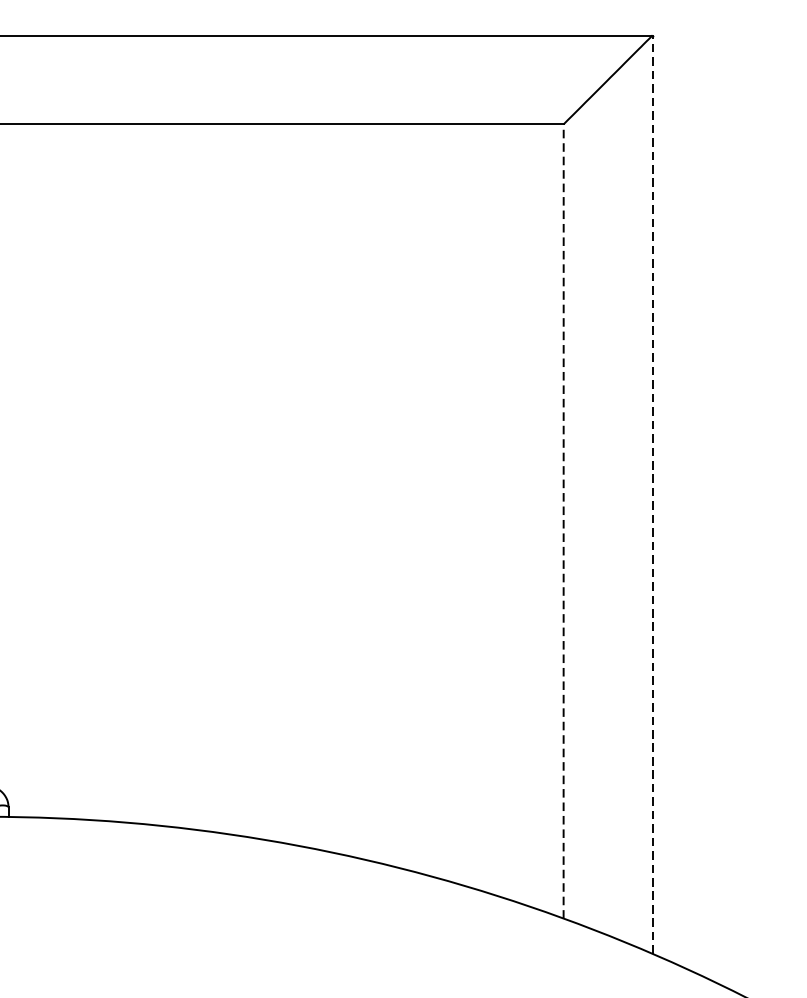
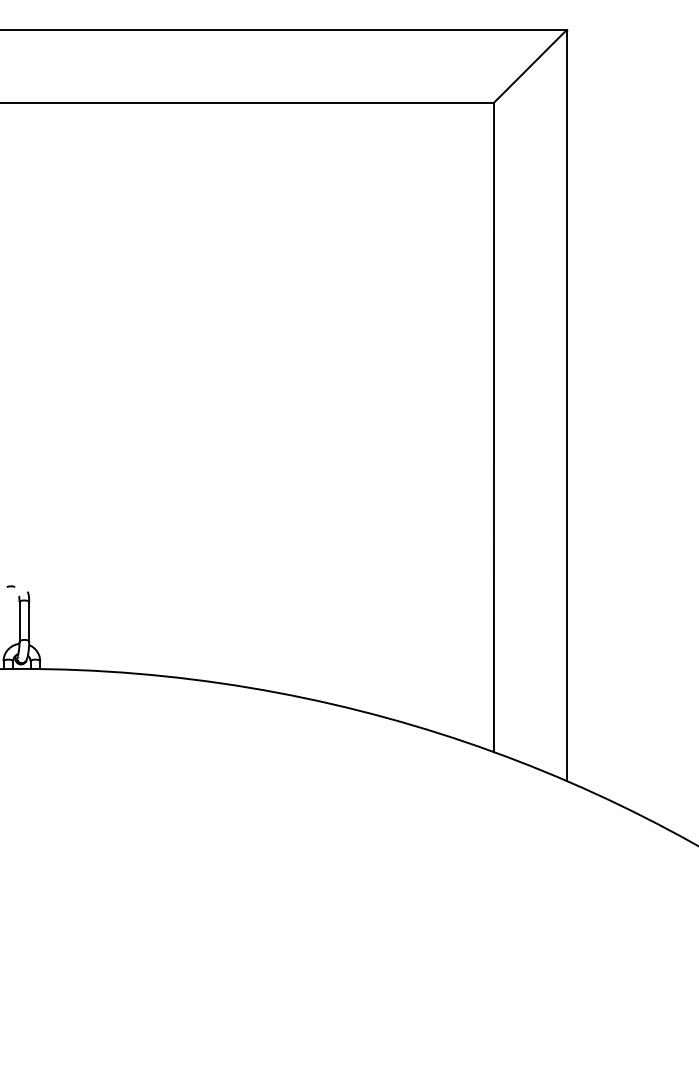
line: (652, 494) -> (566, 405), dashed -> solid
line: (563, 521) -> (493, 427), dashed -> solid

